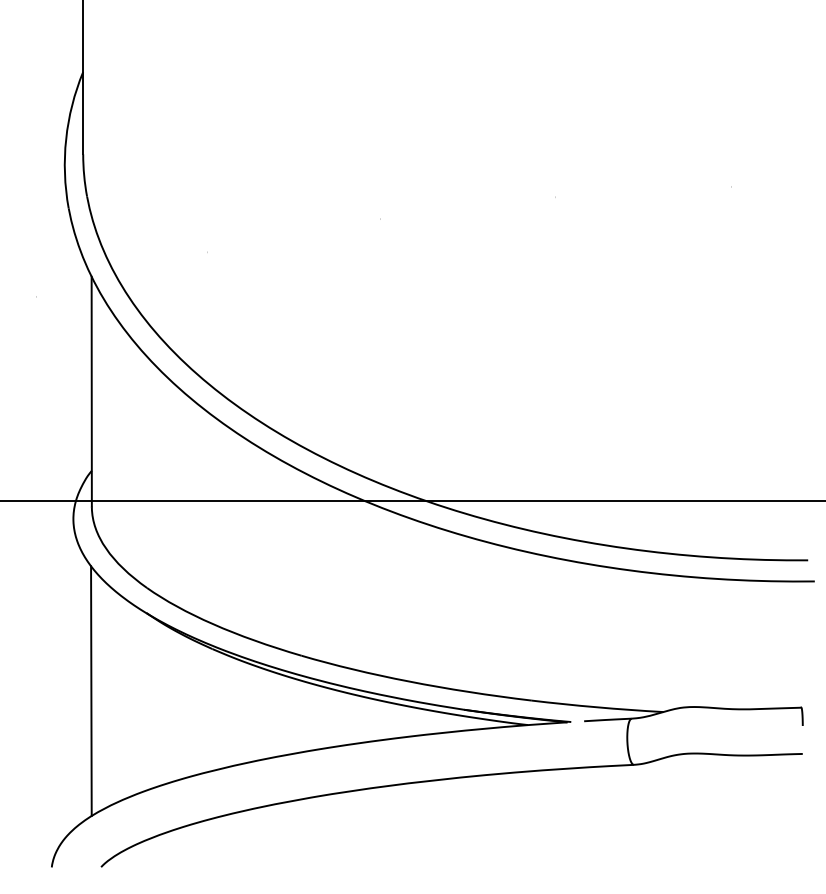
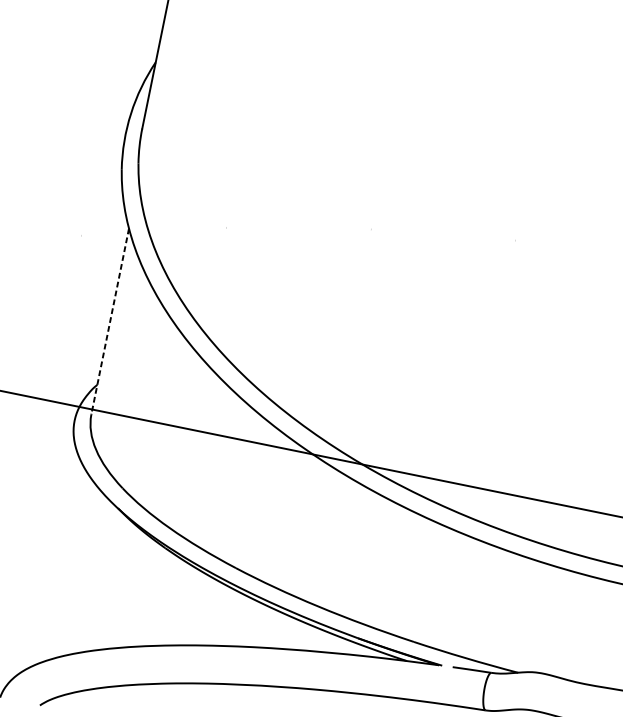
line: (91, 391) -> (110, 320), solid -> dashed
line: (91, 690) -> (61, 561), removed

